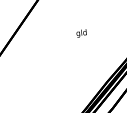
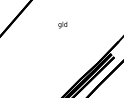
text: (81, 34) -> (62, 25), moved

